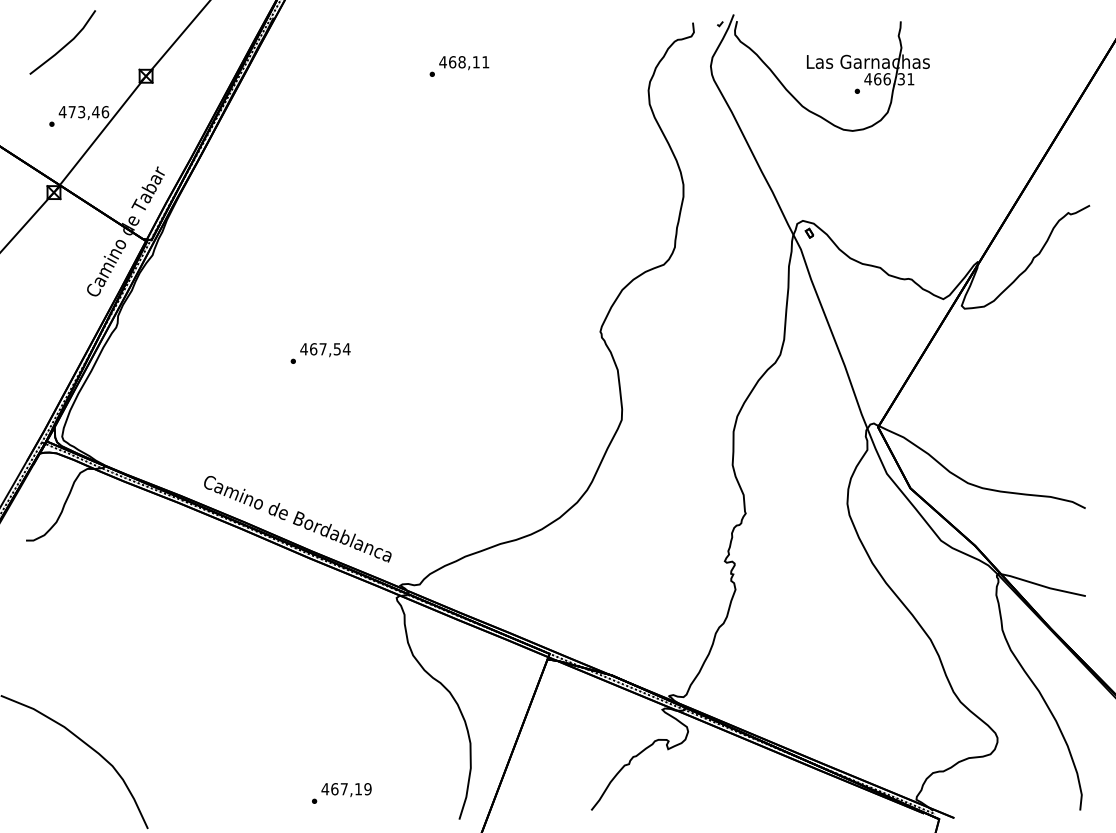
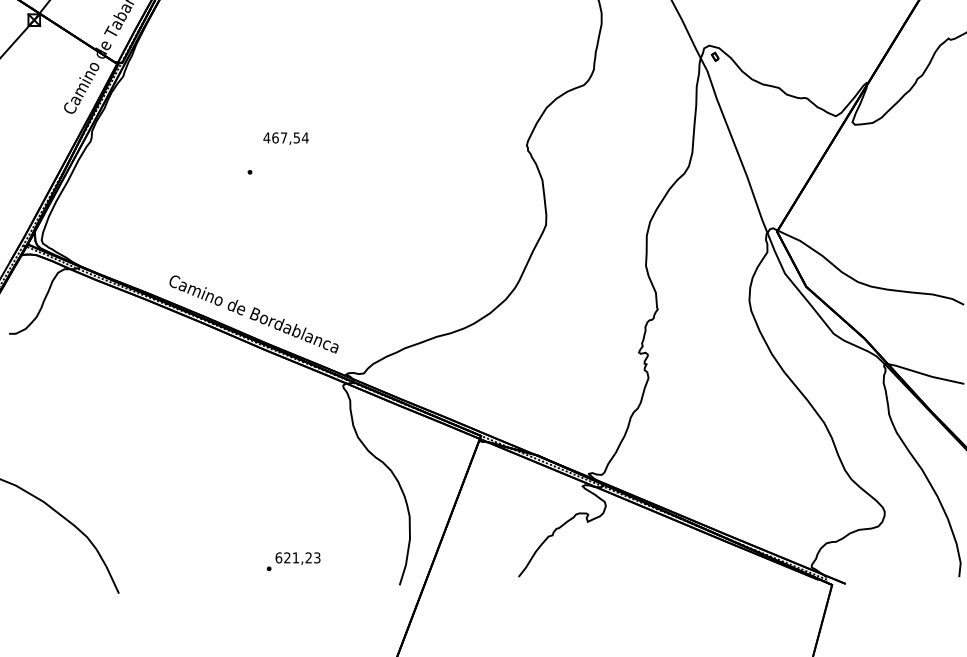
text: (325, 350) -> (286, 139), moved
text: (346, 789) -> (297, 558), 467,19 -> 621,23

